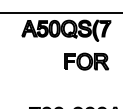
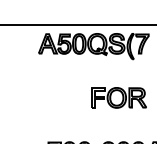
part: (86, 61) -> (118, 97), moved

